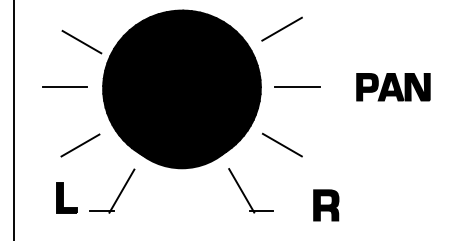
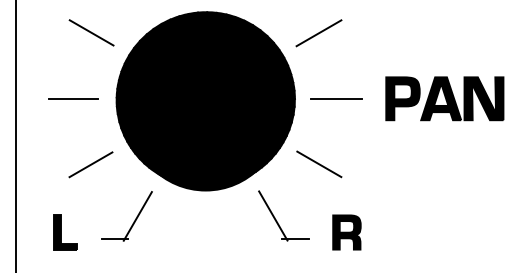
line: (81, 41) -> (91, 32), moved
part: (393, 86) -> (444, 98), size x1.43
part: (66, 198) -> (65, 232), moved
part: (325, 205) -> (346, 232), moved

